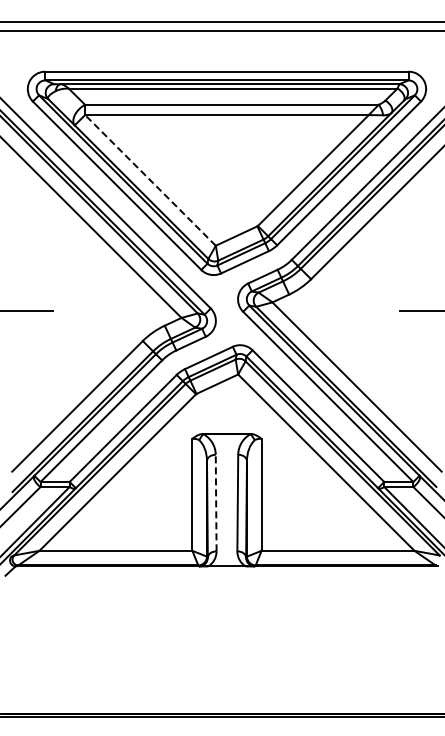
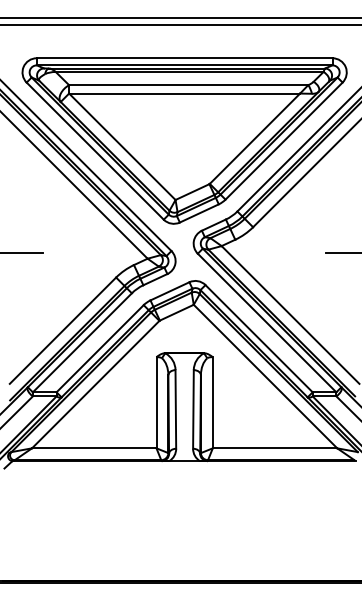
line: (150, 180) -> (122, 146), dashed -> solid
line: (216, 502) -> (176, 408), dashed -> solid

